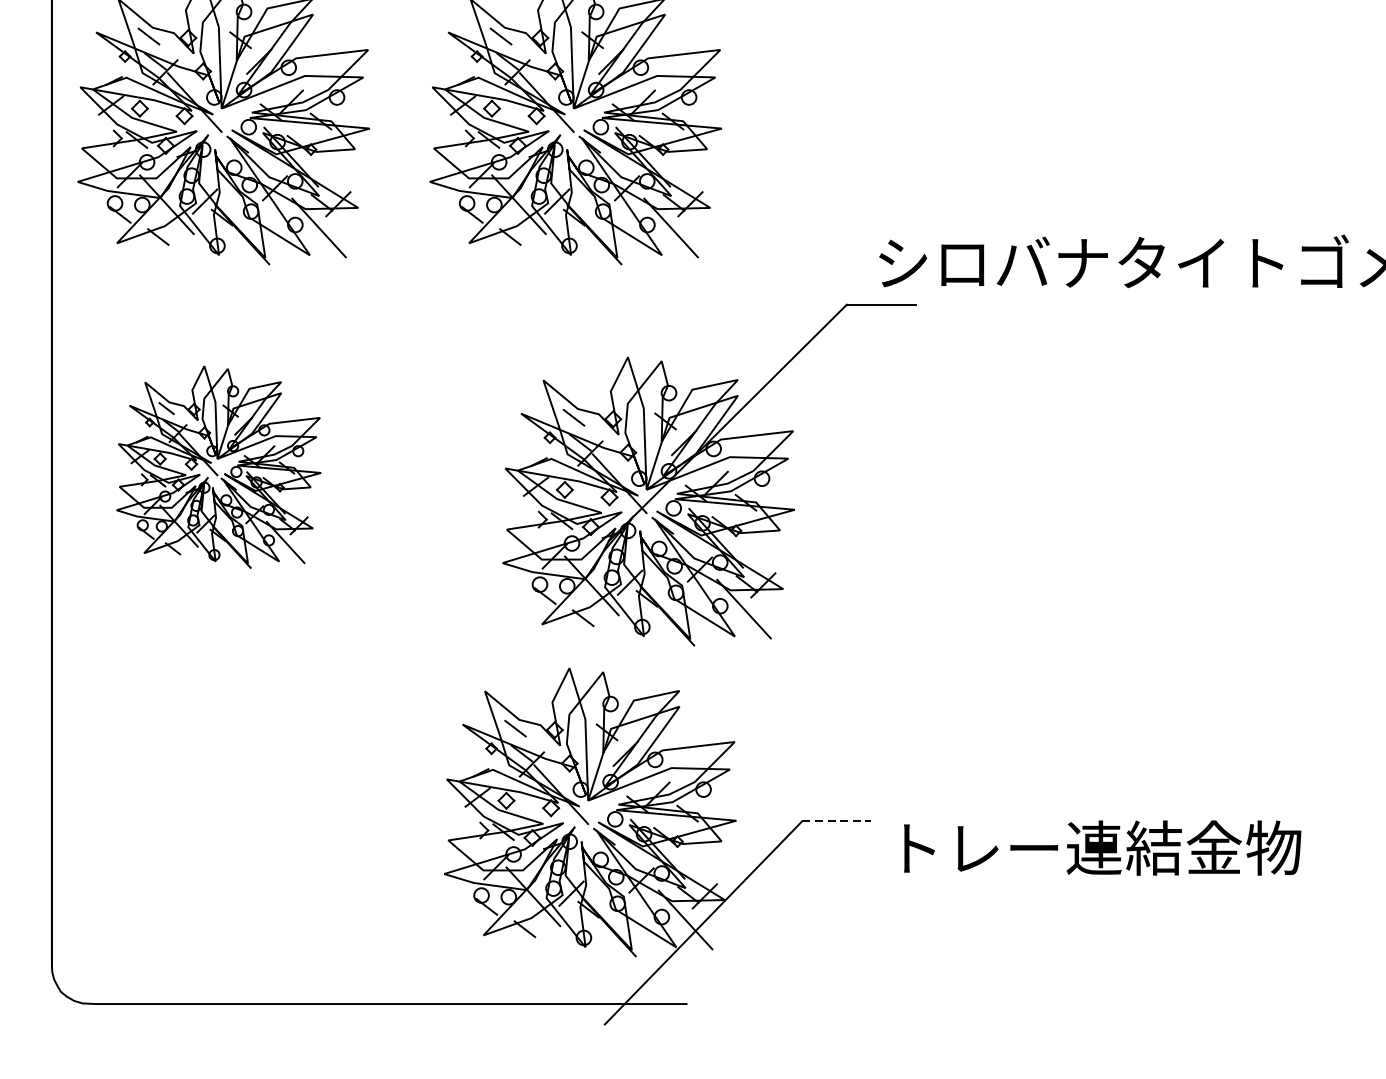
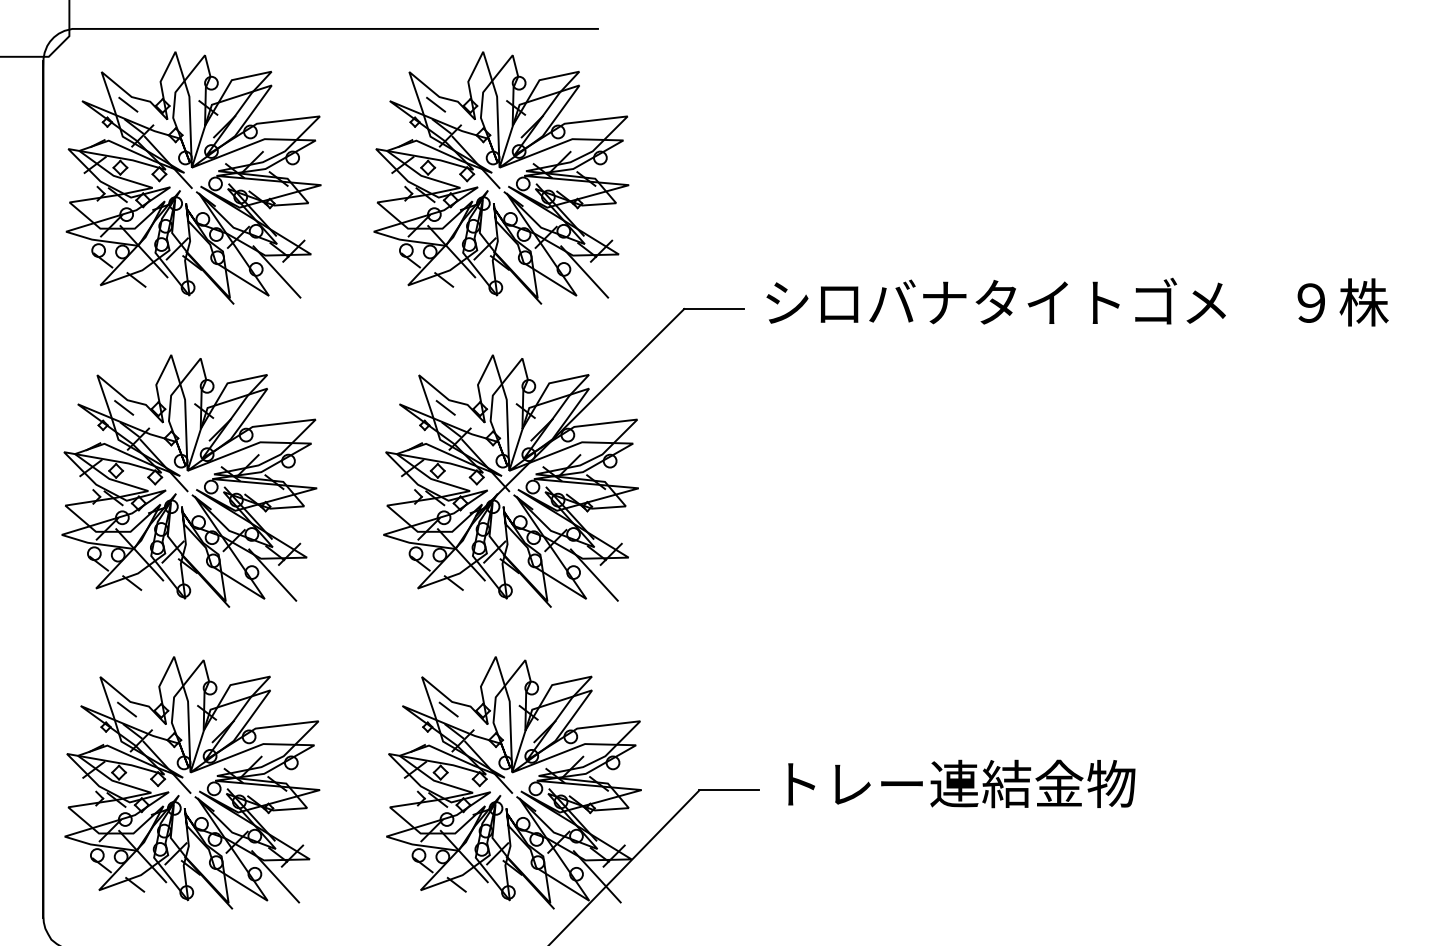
part: (218, 466) -> (189, 480), size x1.43
part: (708, 474) -> (563, 457), moved
part: (222, 812) -> (192, 782), added
line: (836, 821) -> (729, 790), dashed -> solid
text: (1102, 847) -> (961, 783), moved

